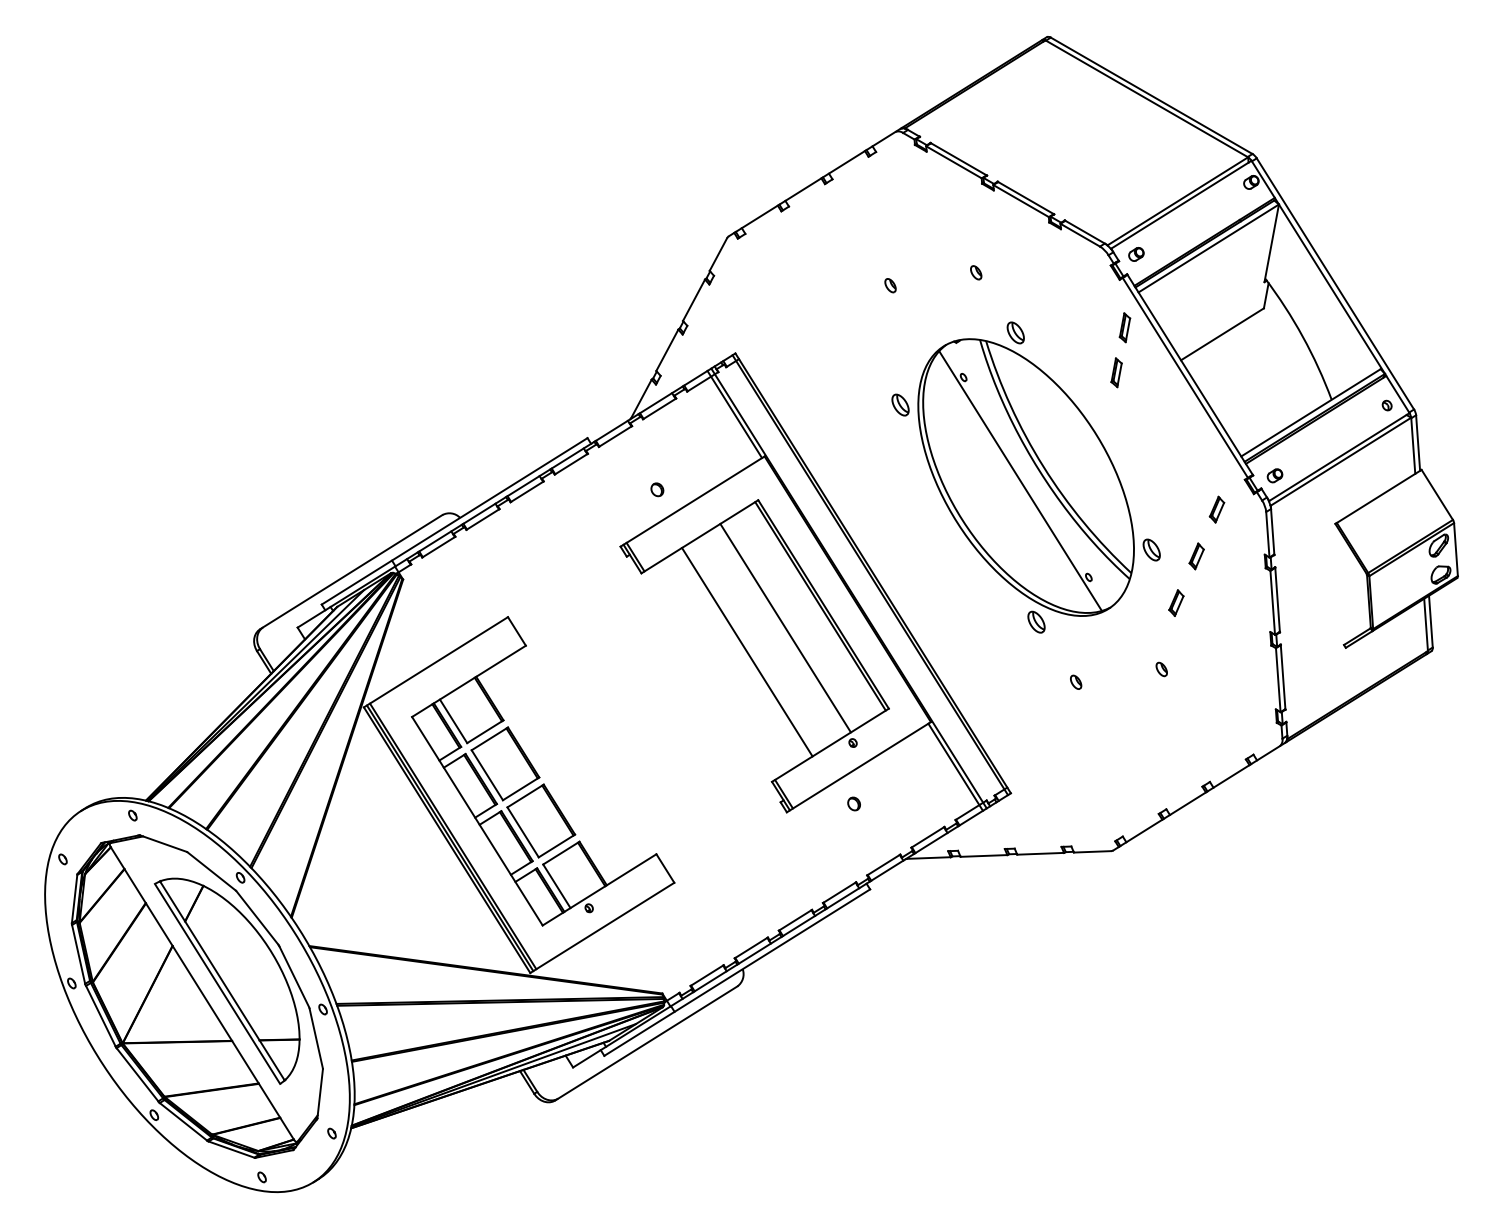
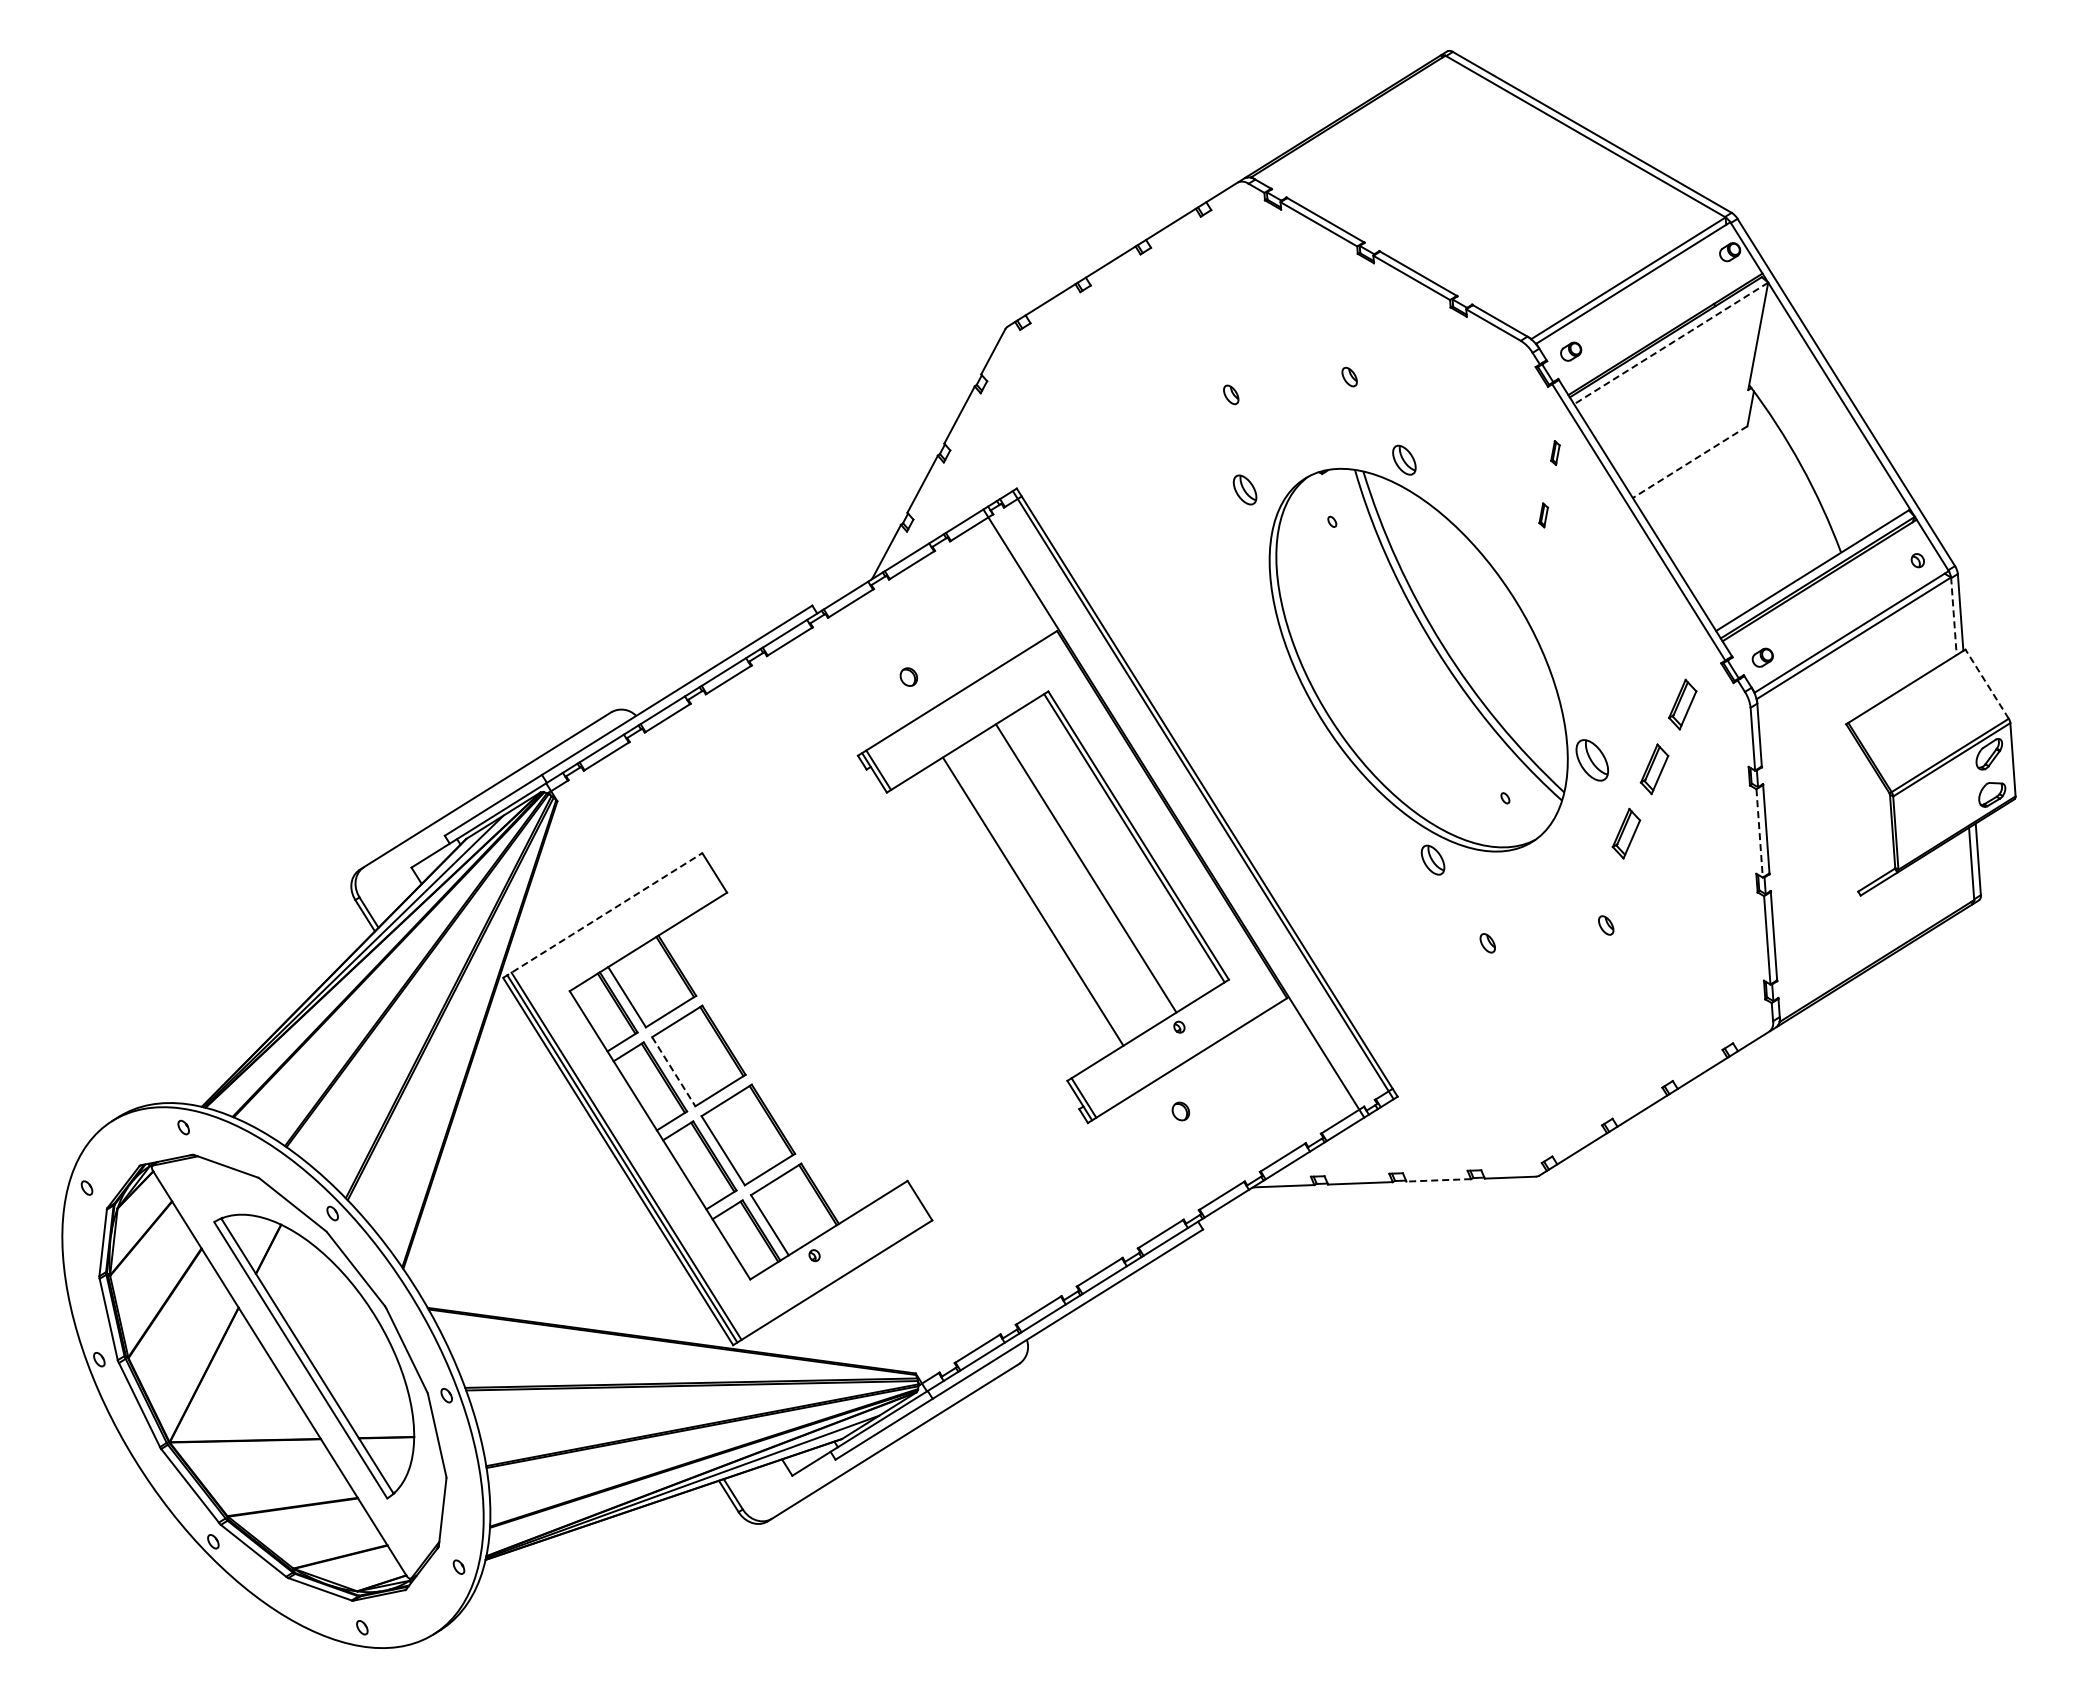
line: (1208, 248) -> (1671, 343), solid -> dashed
part: (1125, 327) -> (1555, 452), size x0.6
line: (1222, 334) -> (1690, 462), solid -> dashed
part: (1116, 372) -> (1543, 515), size x0.6
part: (900, 404) -> (1244, 489), moved
line: (734, 414) -> (1015, 572), removed
line: (1412, 445) -> (1953, 616), solid -> dashed
line: (1020, 480) -> (1410, 664), removed
line: (1437, 495) -> (1987, 684), solid -> dashed
part: (1216, 509) -> (1682, 704), size x1.4
part: (1151, 550) -> (1592, 760), size x1.4
part: (1196, 555) -> (1654, 768), size x1.4
part: (1176, 602) -> (1626, 833), size x1.4
line: (1272, 602) -> (1759, 833), solid -> dashed
line: (436, 662) -> (603, 915), solid -> dashed
line: (955, 767) -> (1321, 1060), removed
line: (487, 775) -> (673, 1071), solid -> dashed
line: (1040, 853) -> (1438, 1180), solid -> dashed

